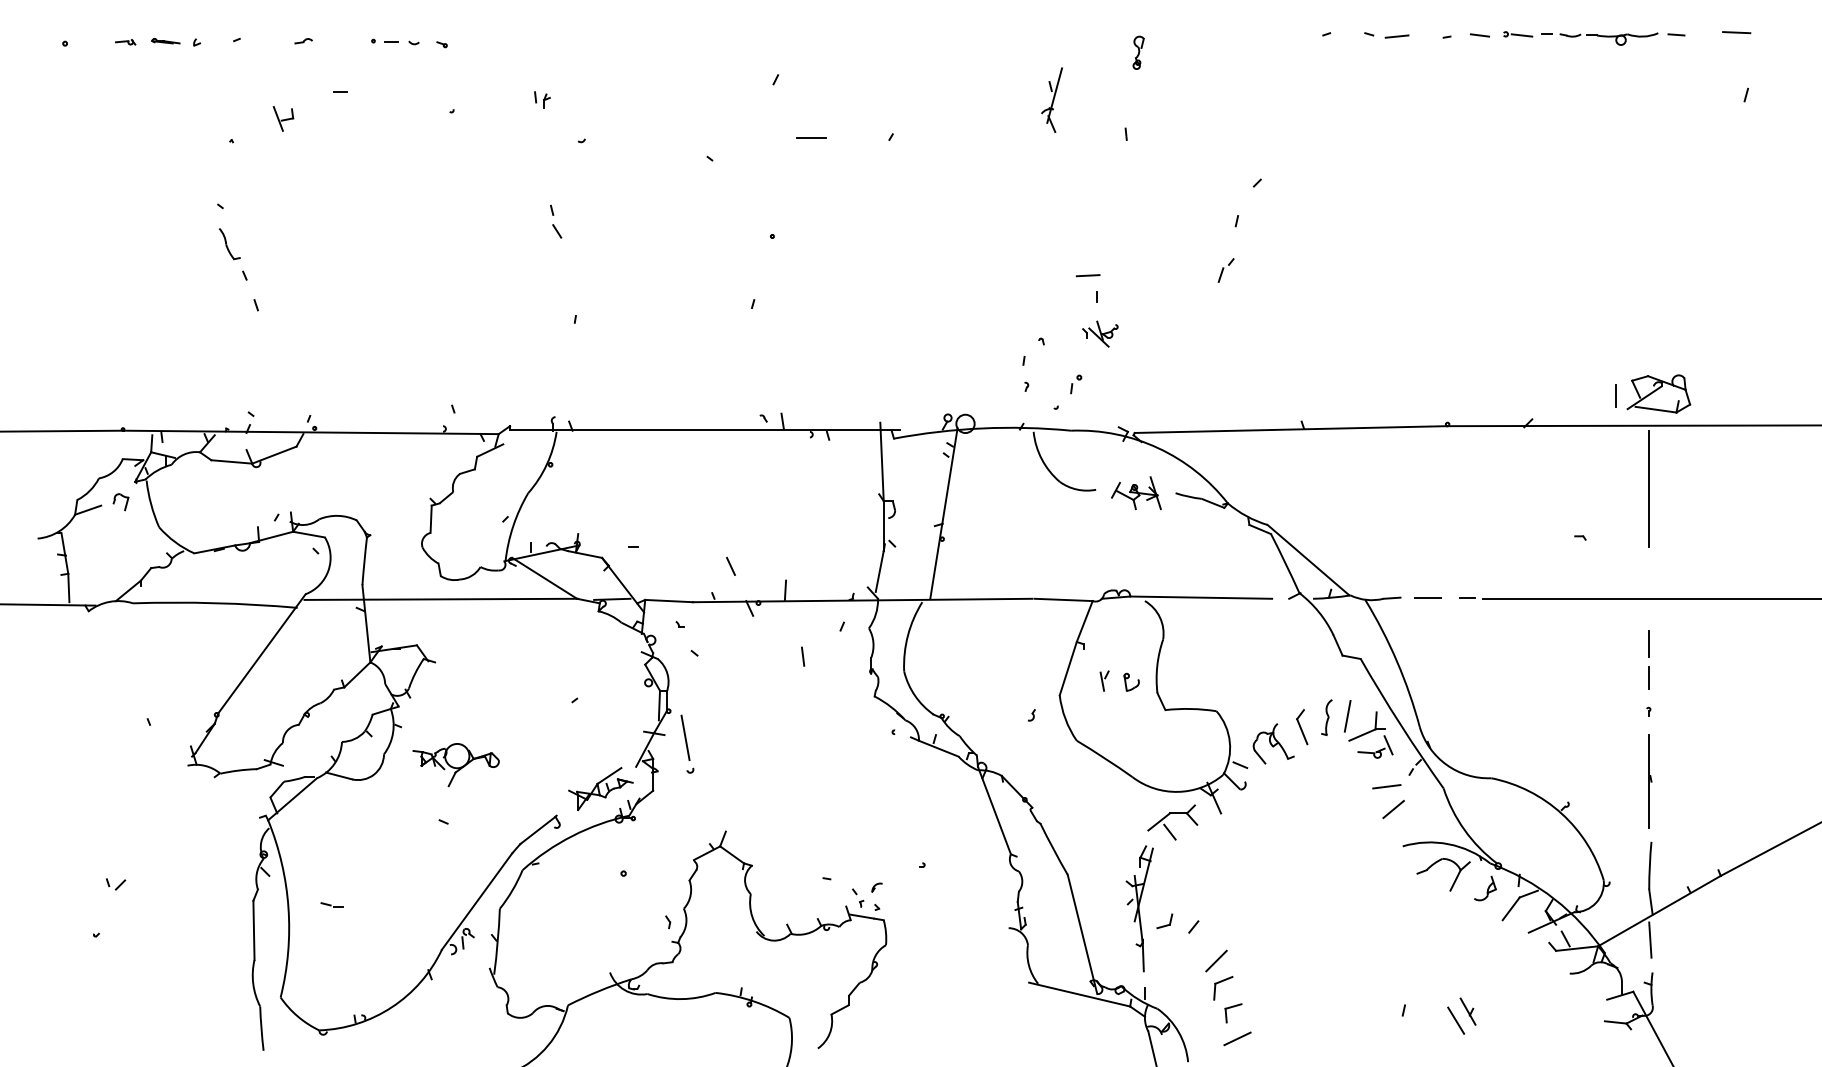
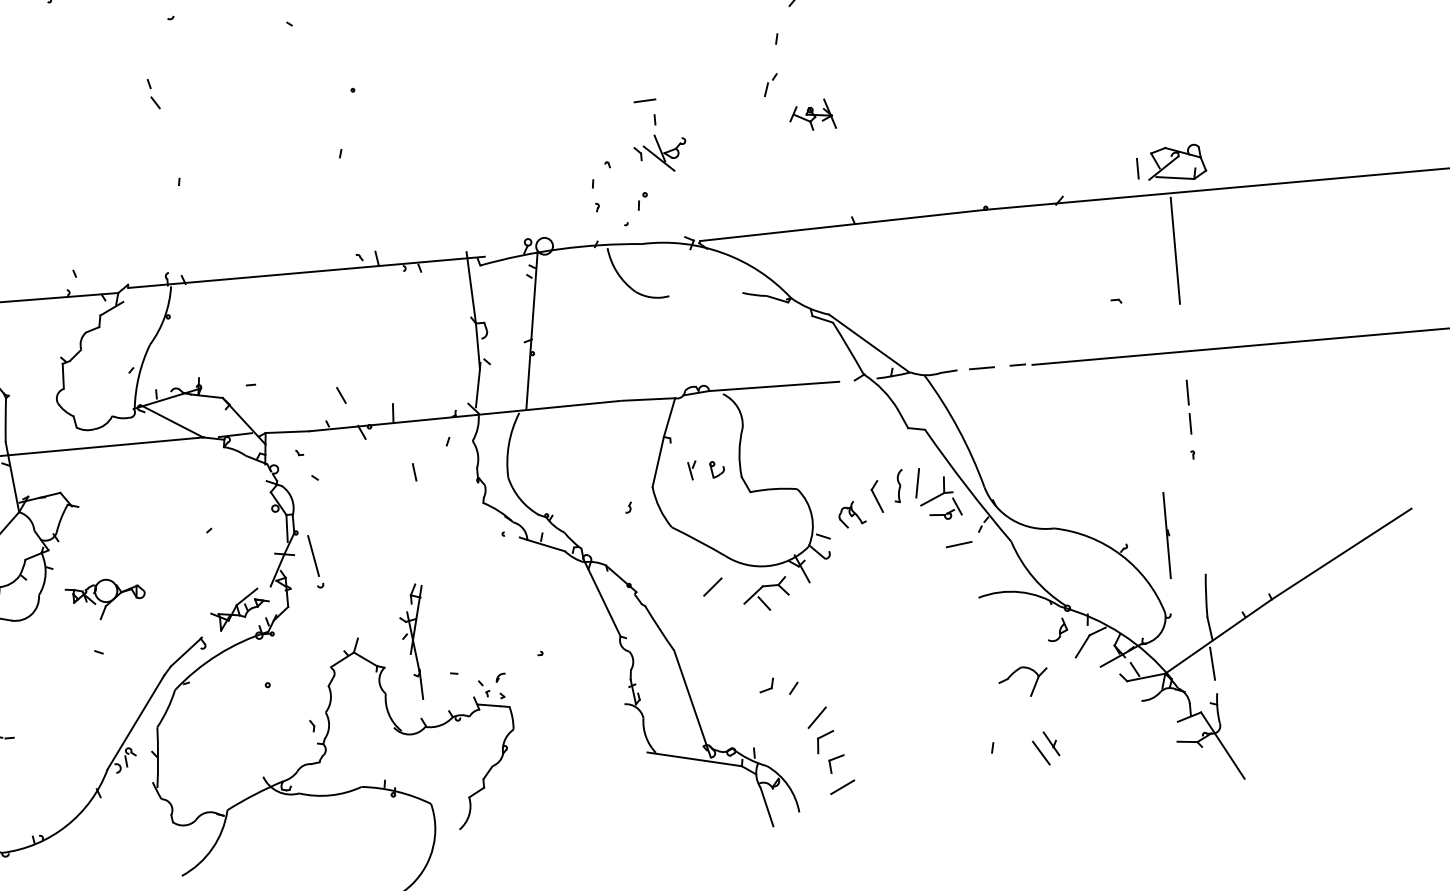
part: (1100, 333) -> (660, 152), size x1.6
part: (1136, 493) -> (812, 115), moved
part: (1273, 743) -> (852, 514), size x0.7
part: (1650, 781) -> (1168, 535), moved
line: (1393, 809) -> (712, 587), moved
part: (1454, 880) -> (1033, 686), moved
part: (1139, 908) -> (414, 641), moved

